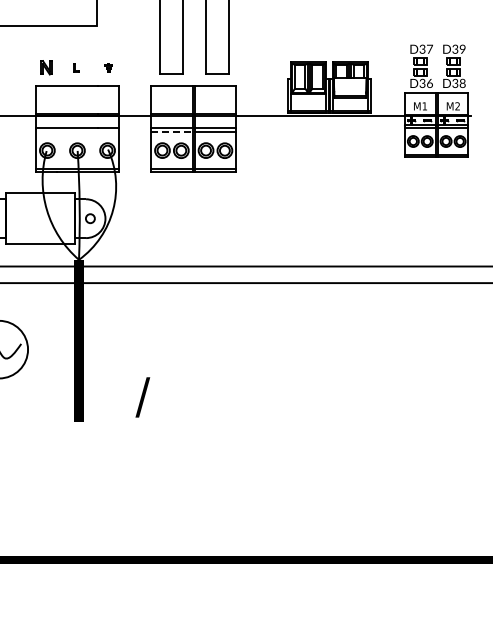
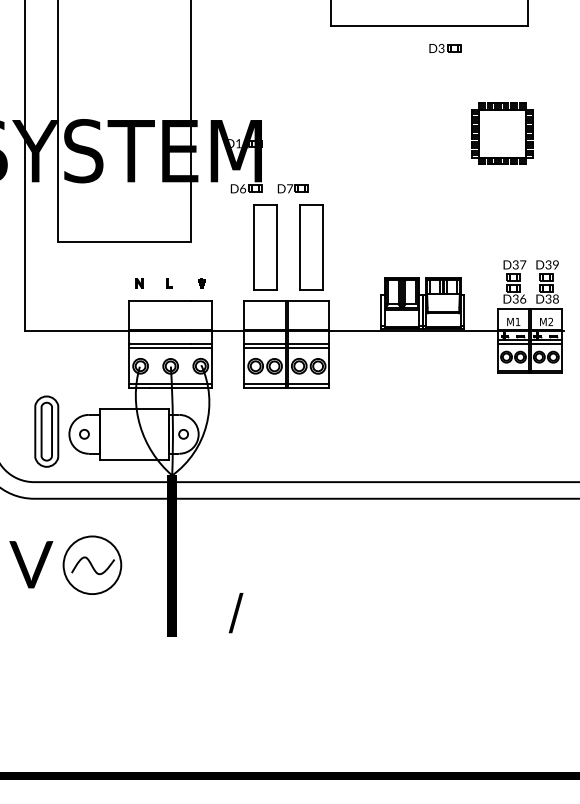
part: (46, 67) -> (139, 283), size x0.62
line: (77, 132) -> (170, 348), added
line: (172, 132) -> (265, 348), dashed -> solid

